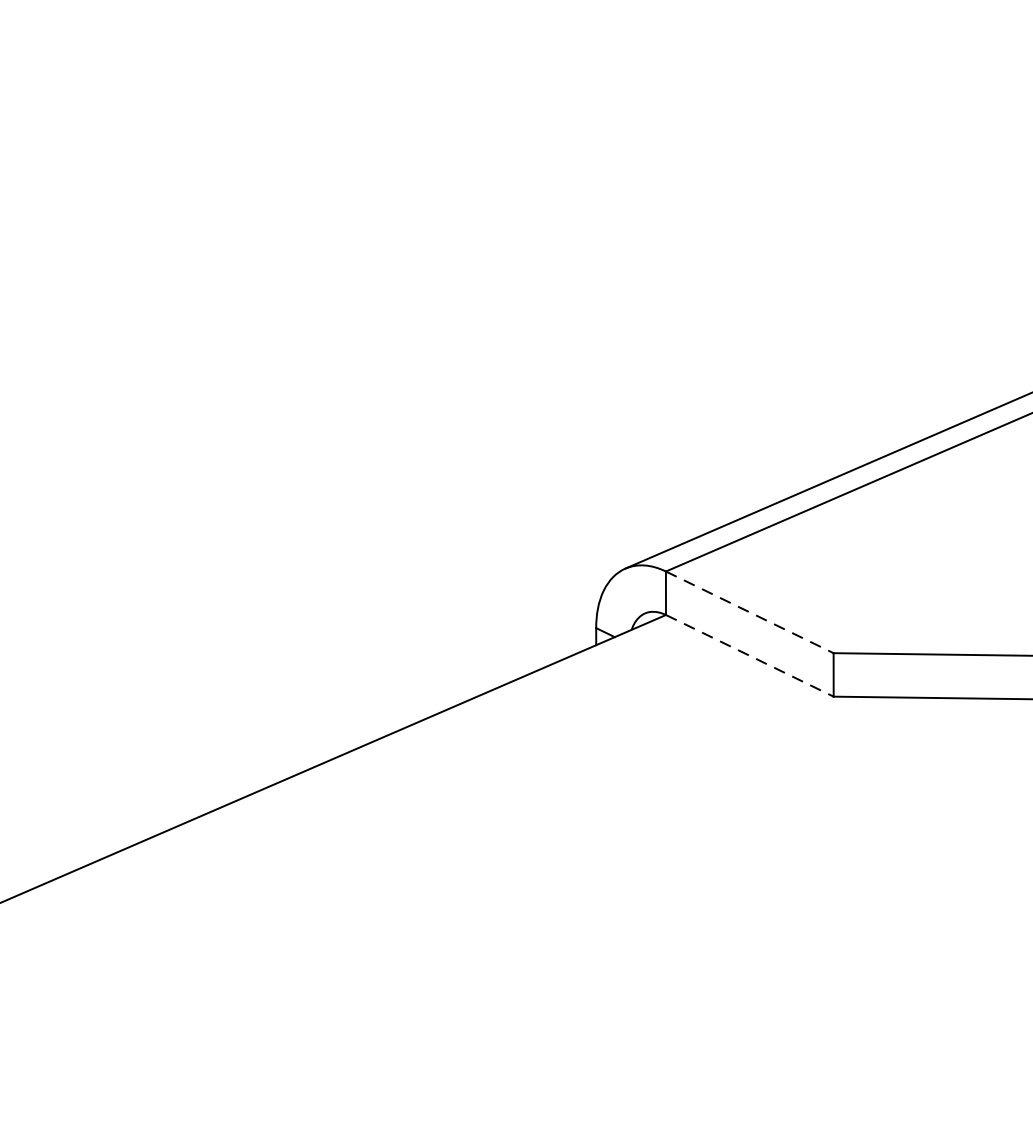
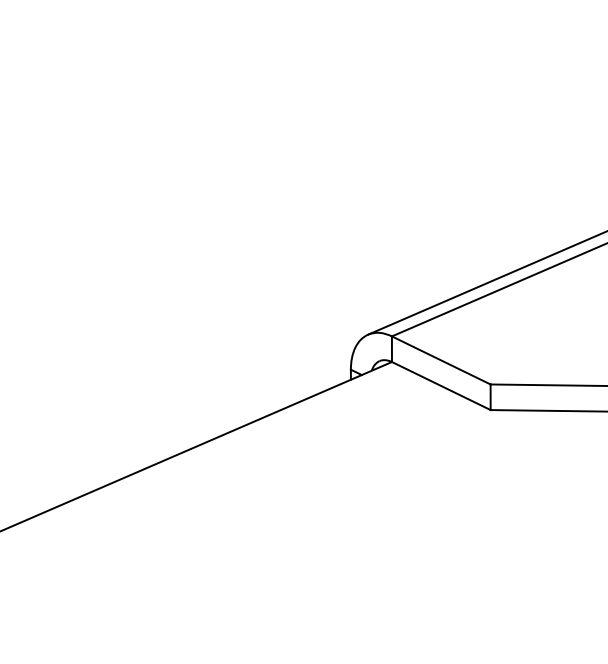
line: (750, 612) -> (441, 360), dashed -> solid
line: (750, 656) -> (441, 386), dashed -> solid

